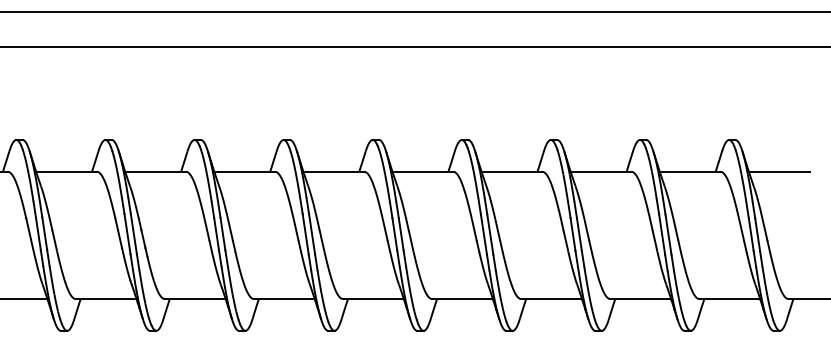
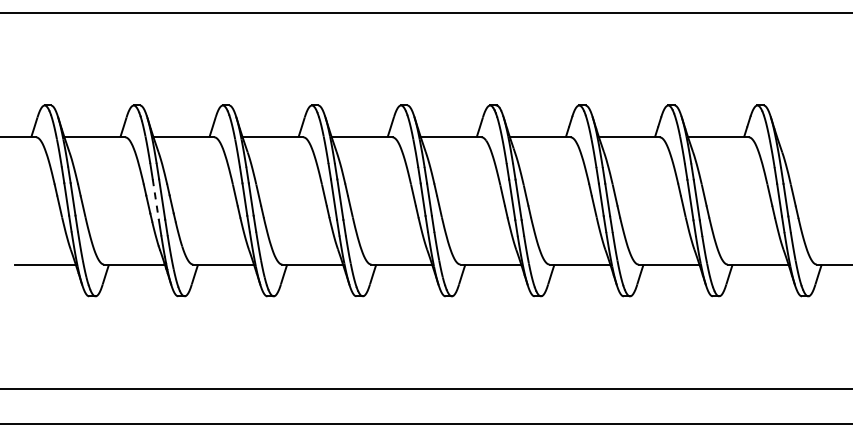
line: (779, 171) -> (807, 137), removed
line: (127, 233) -> (155, 199), solid -> dashed

